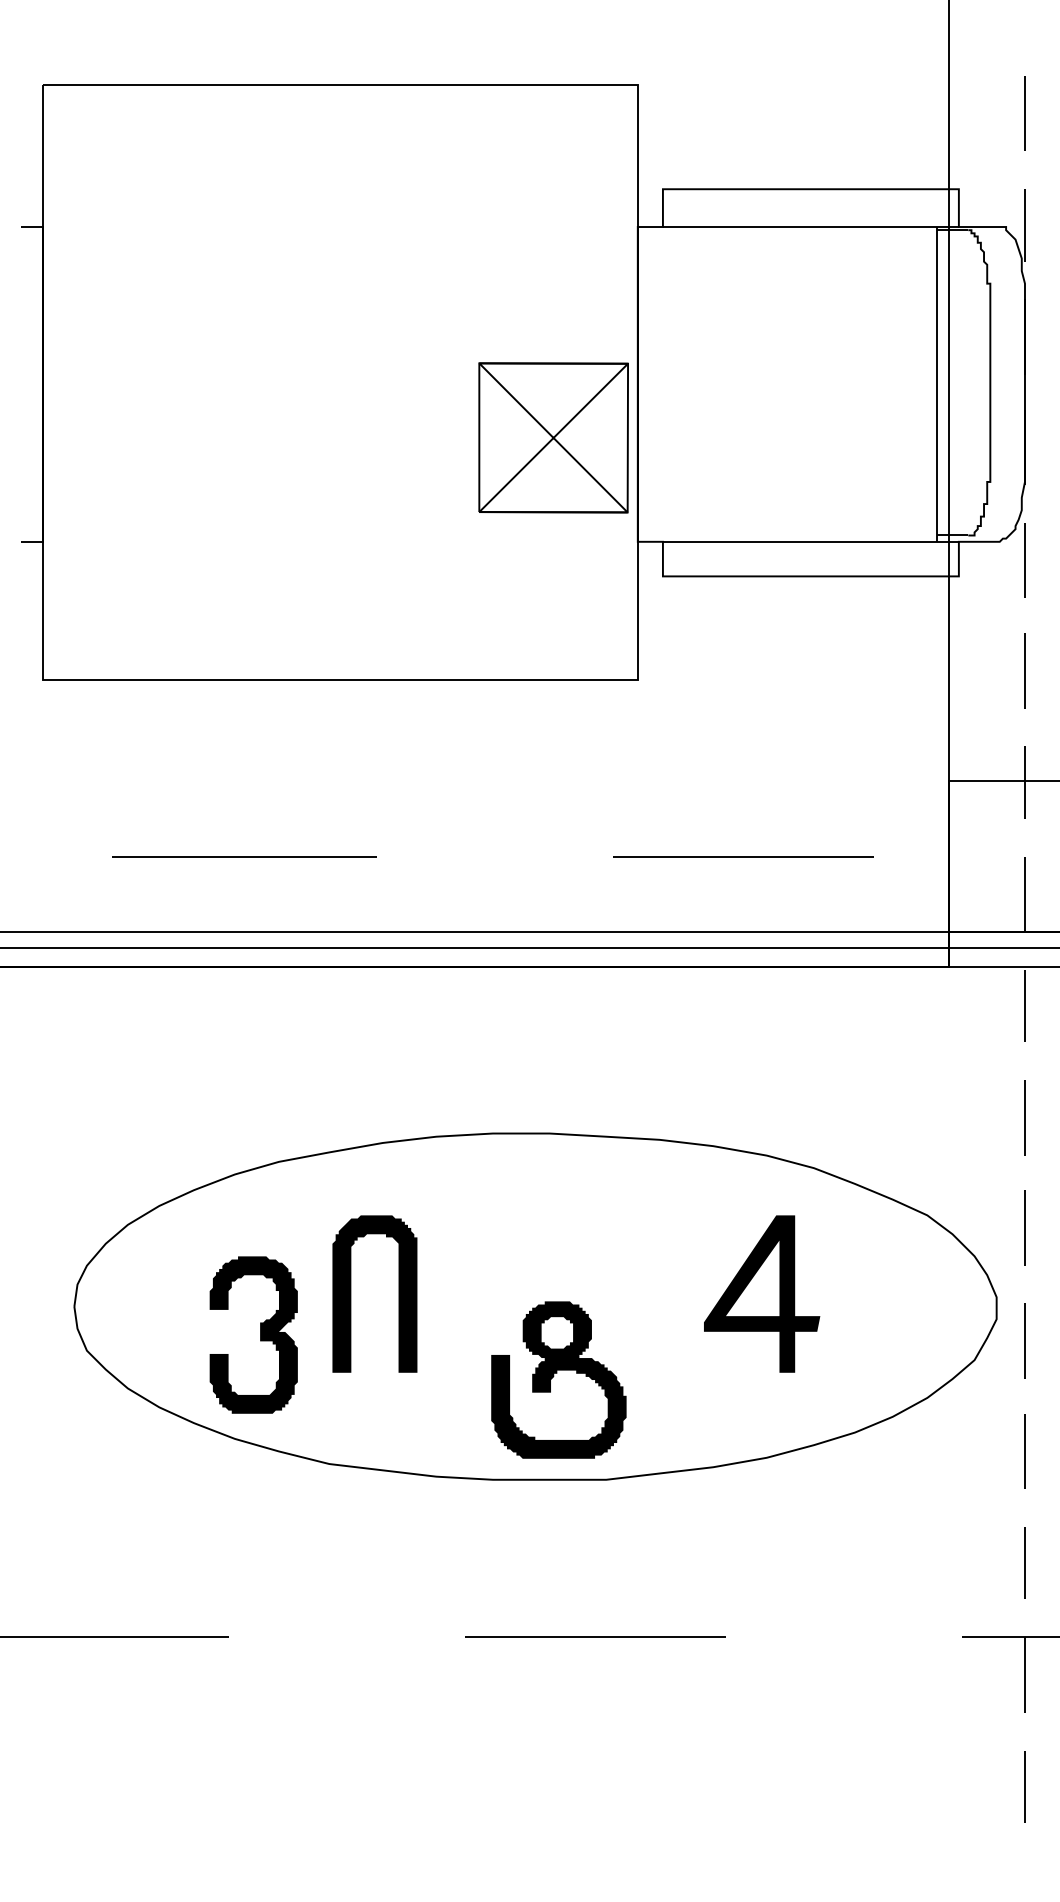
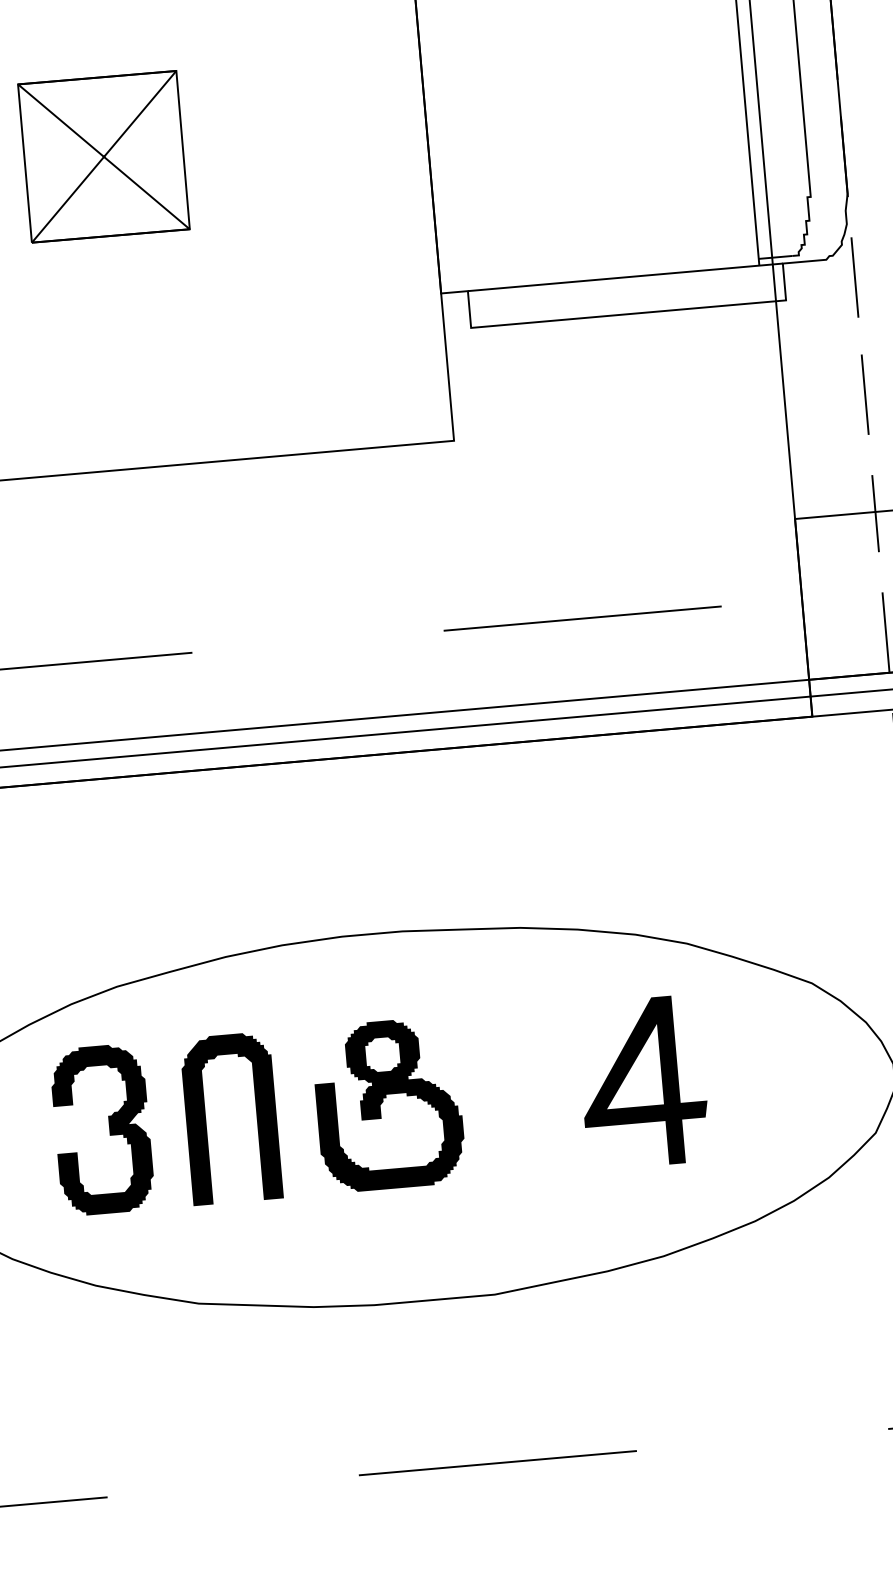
part: (553, 437) -> (103, 156), moved
part: (260, 1334) -> (109, 1128), moved
part: (558, 1379) -> (388, 1104), moved

